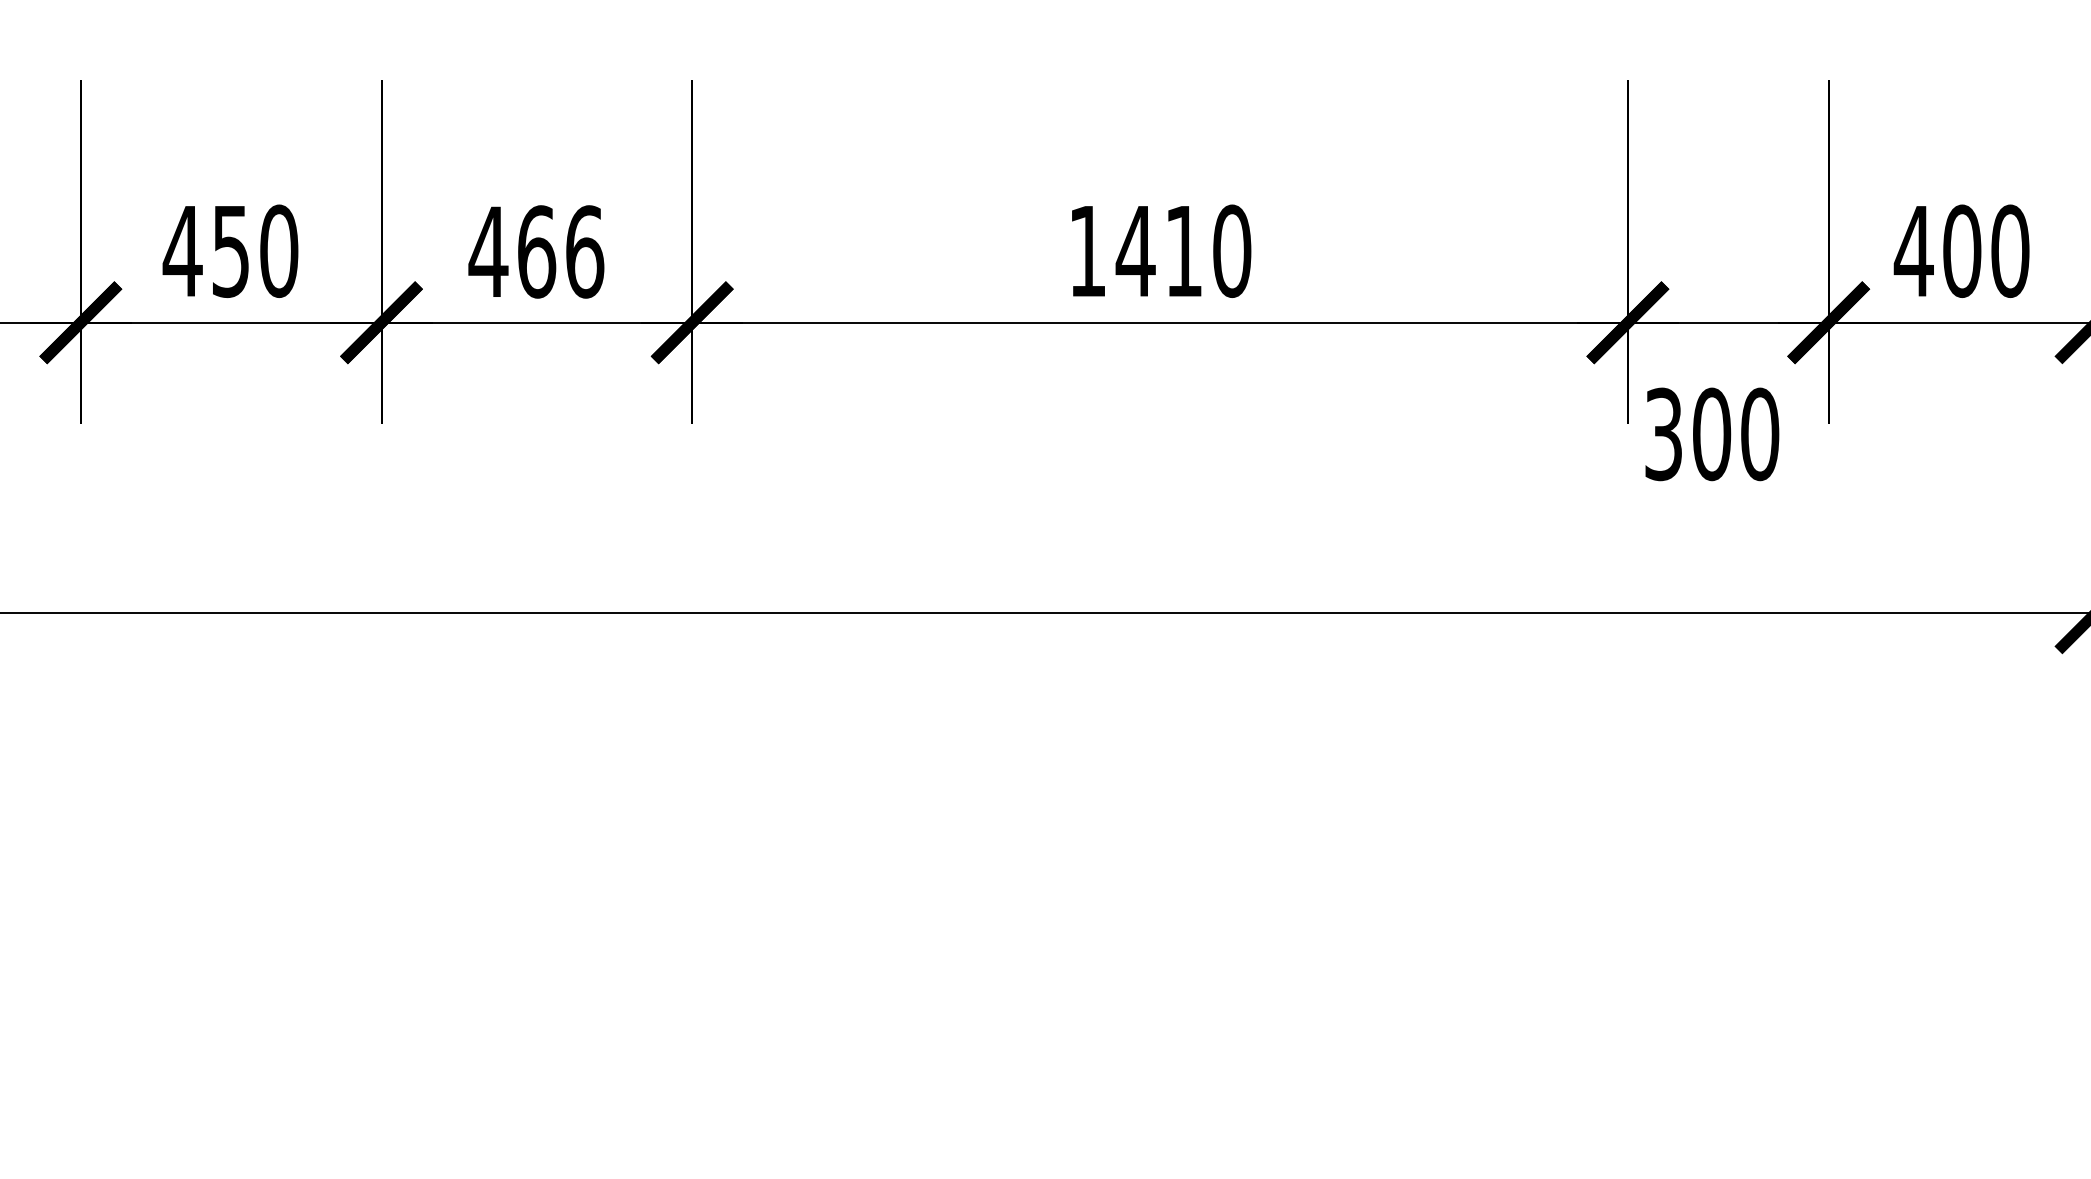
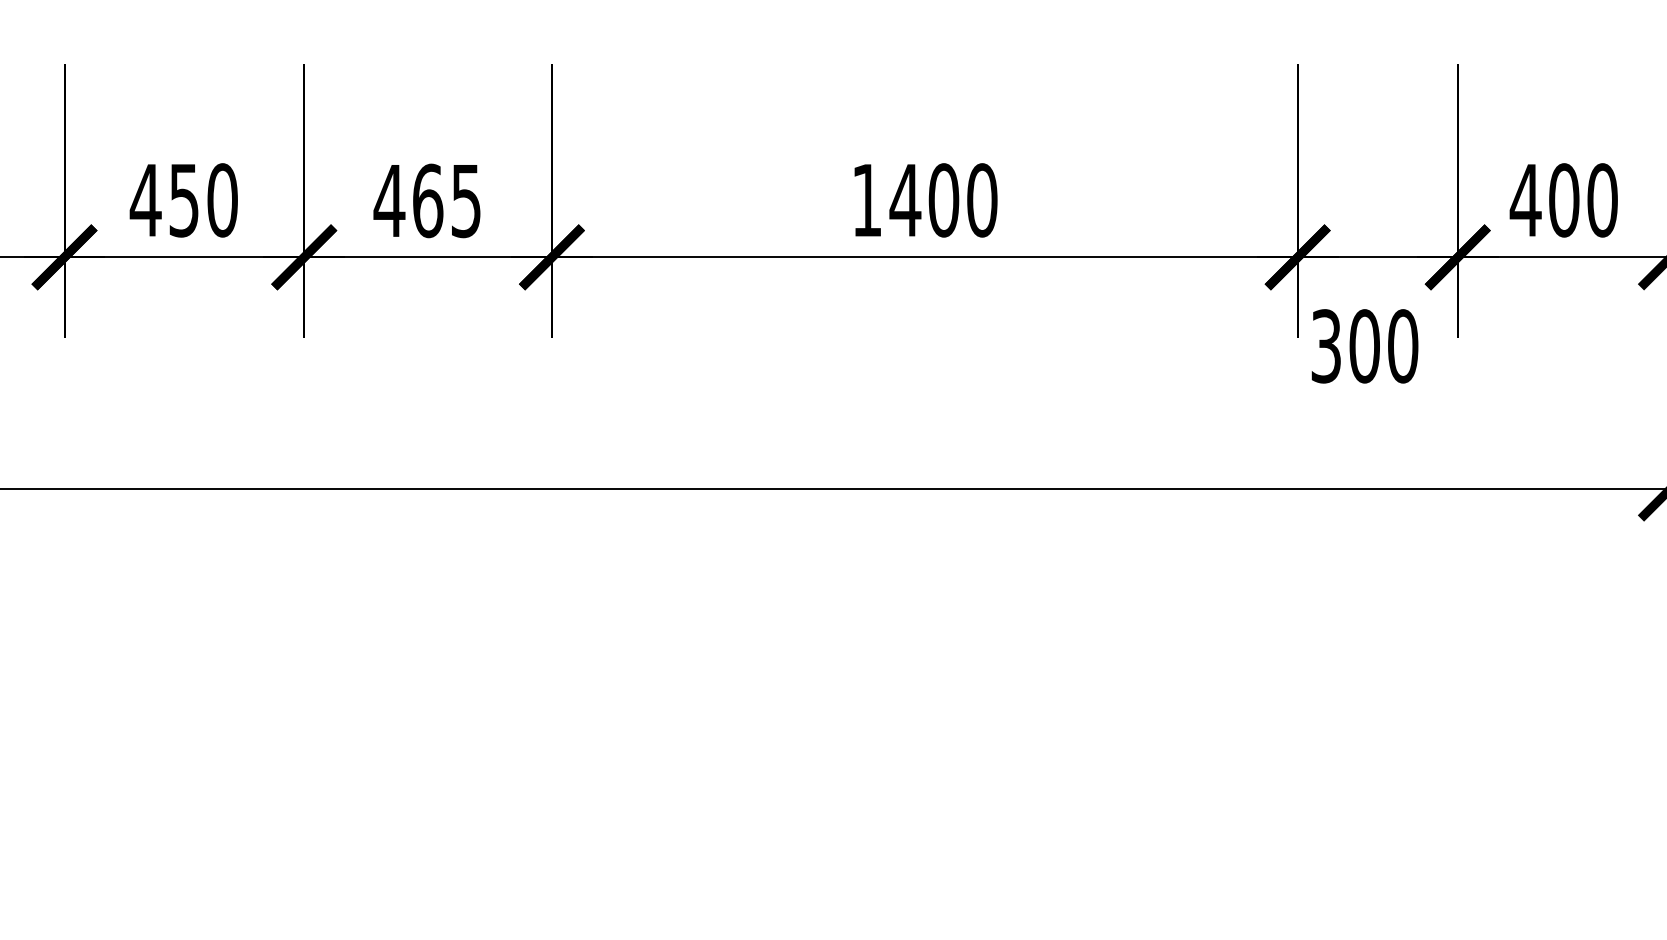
text: (585, 251) -> (466, 200), 466 -> 465
text: (1183, 251) -> (943, 200), 1410 -> 1400

